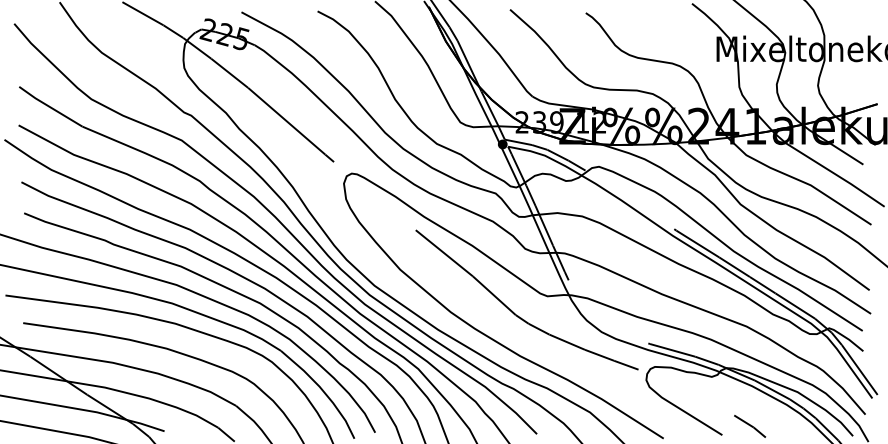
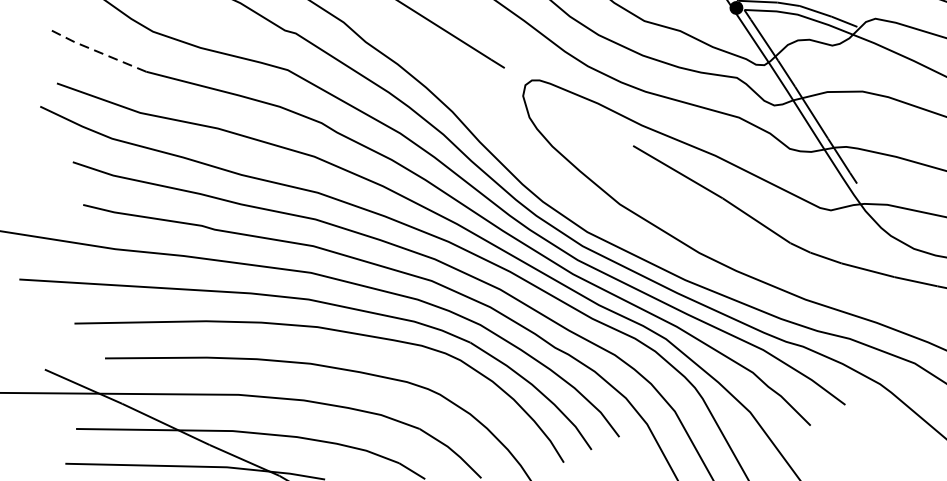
line: (50, 107) -> (97, 51), solid -> dashed

